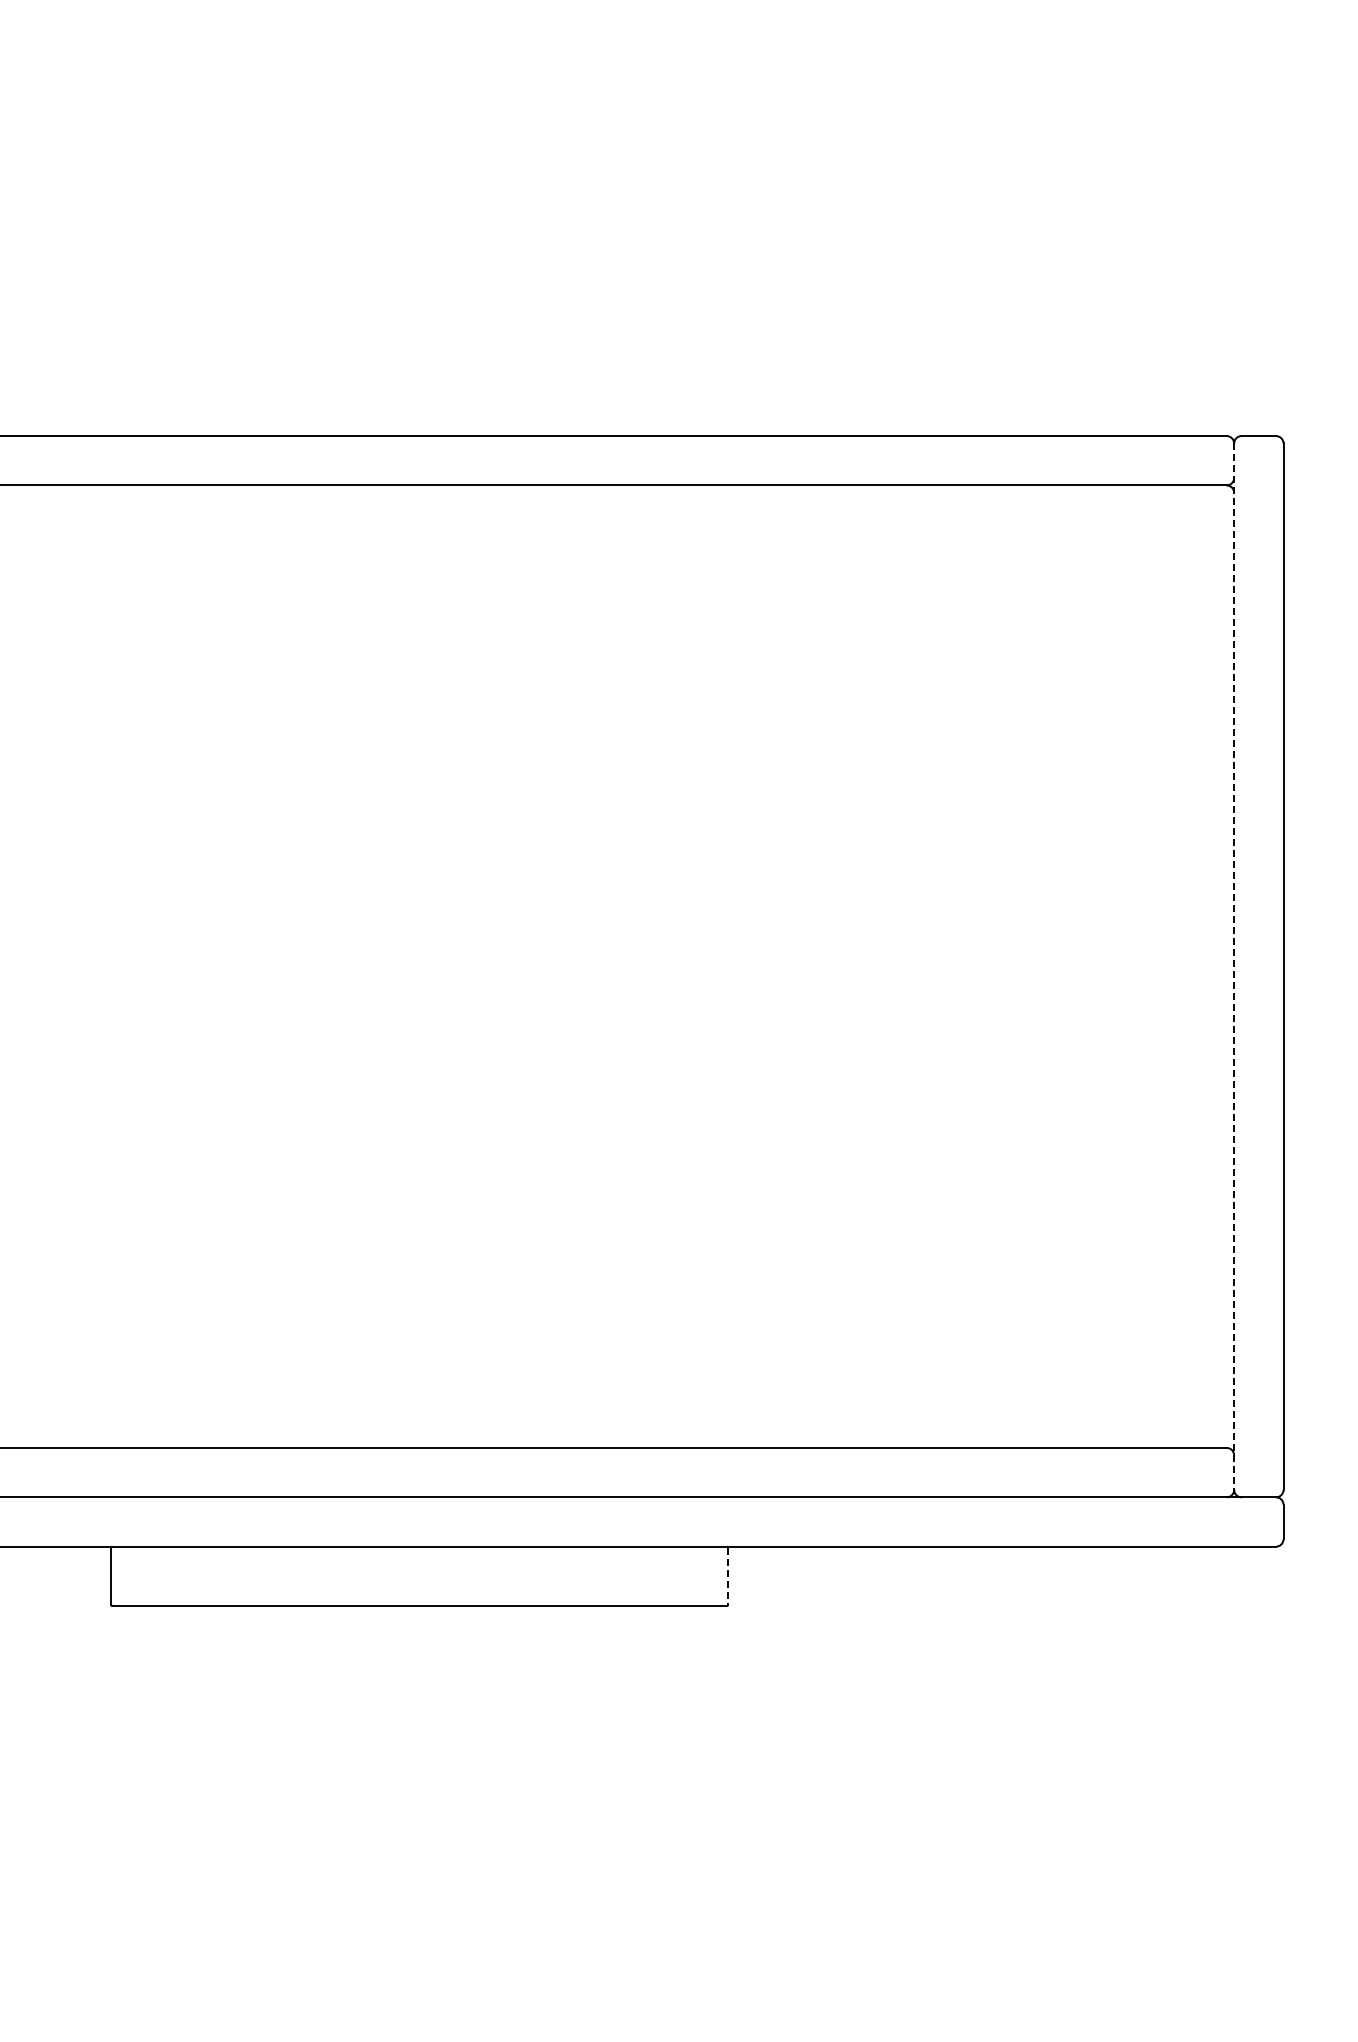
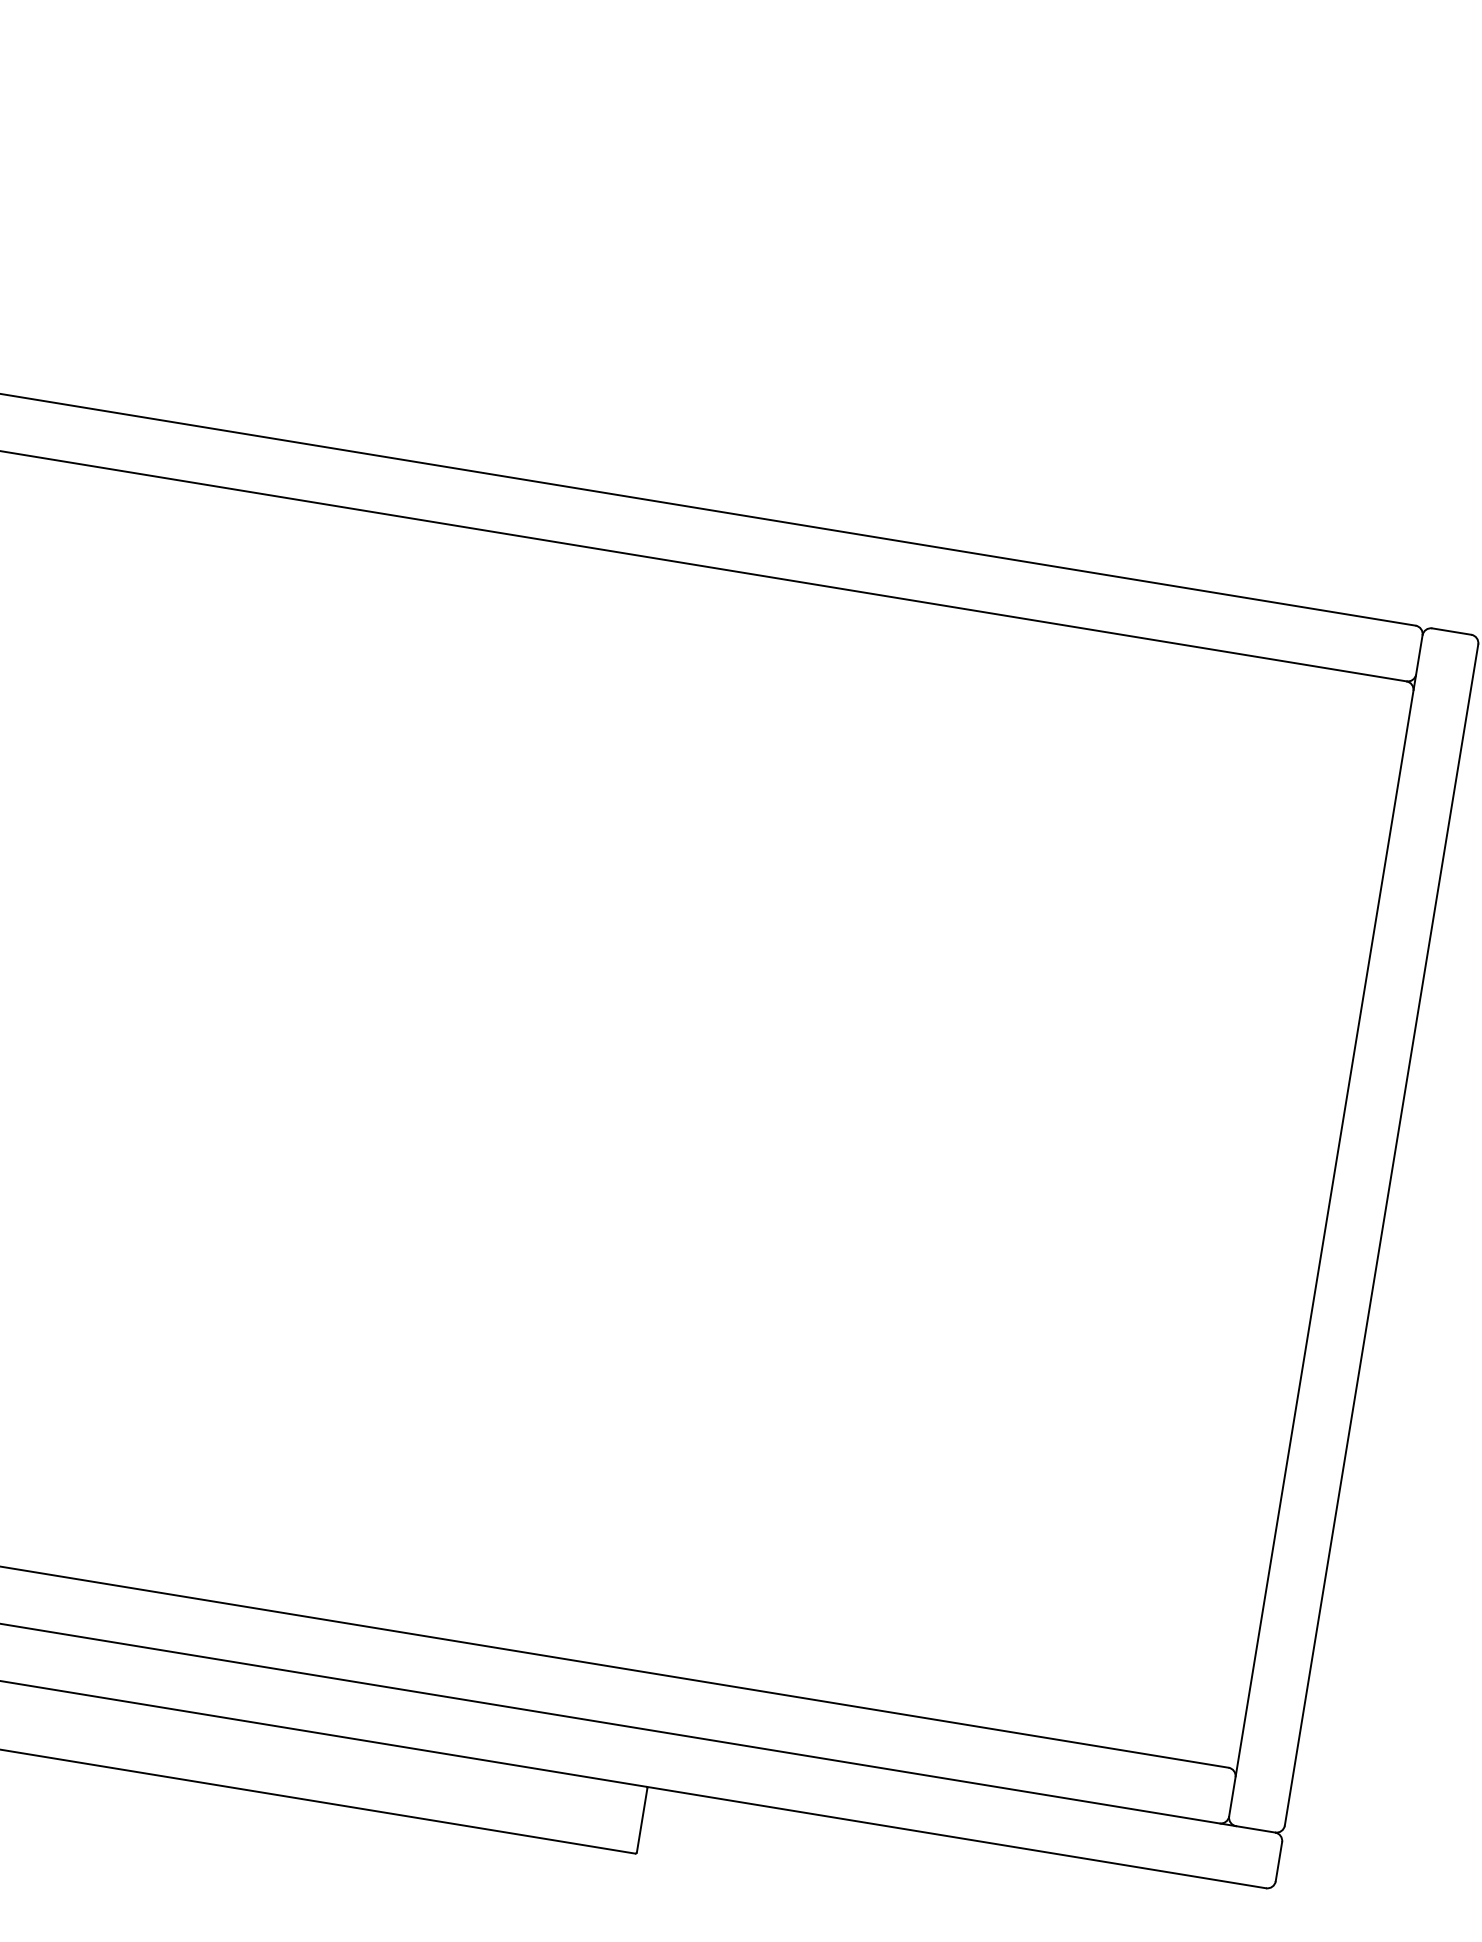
line: (1234, 967) -> (1326, 1226), dashed -> solid
line: (728, 1576) -> (642, 1820), dashed -> solid

